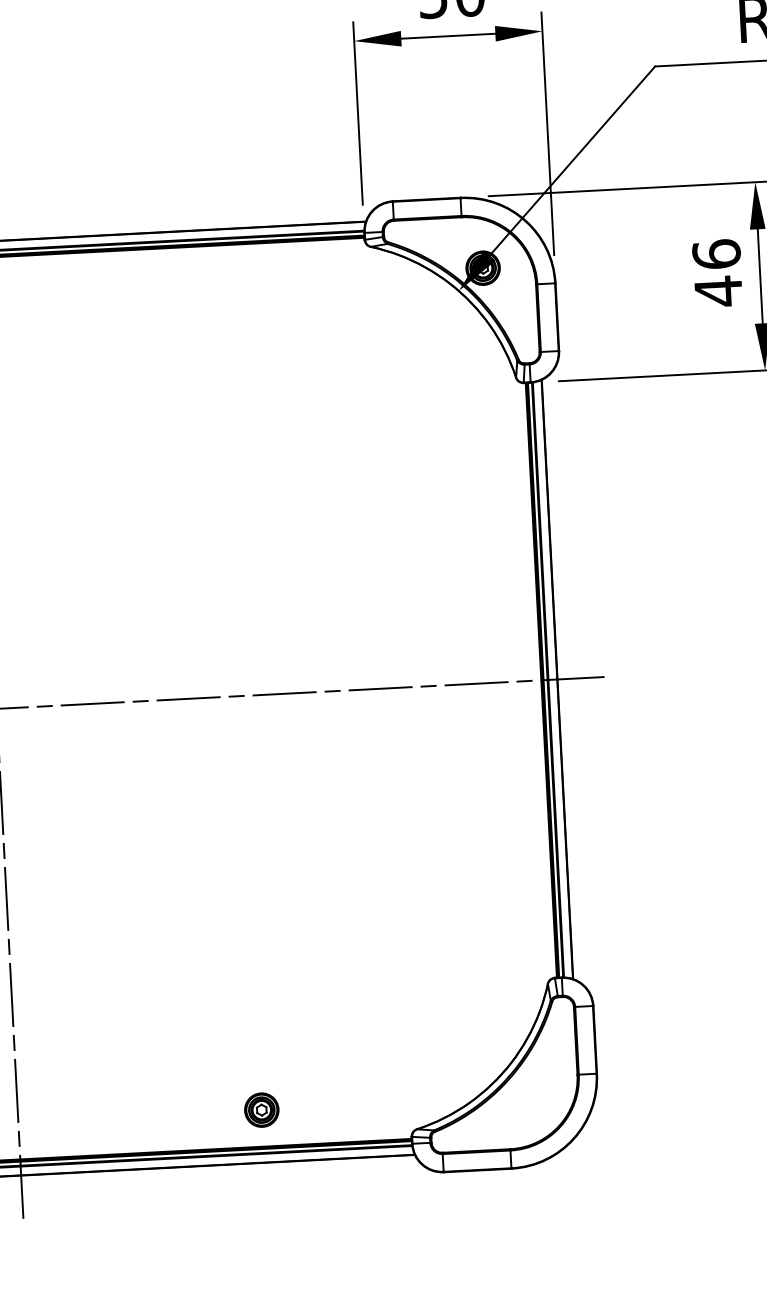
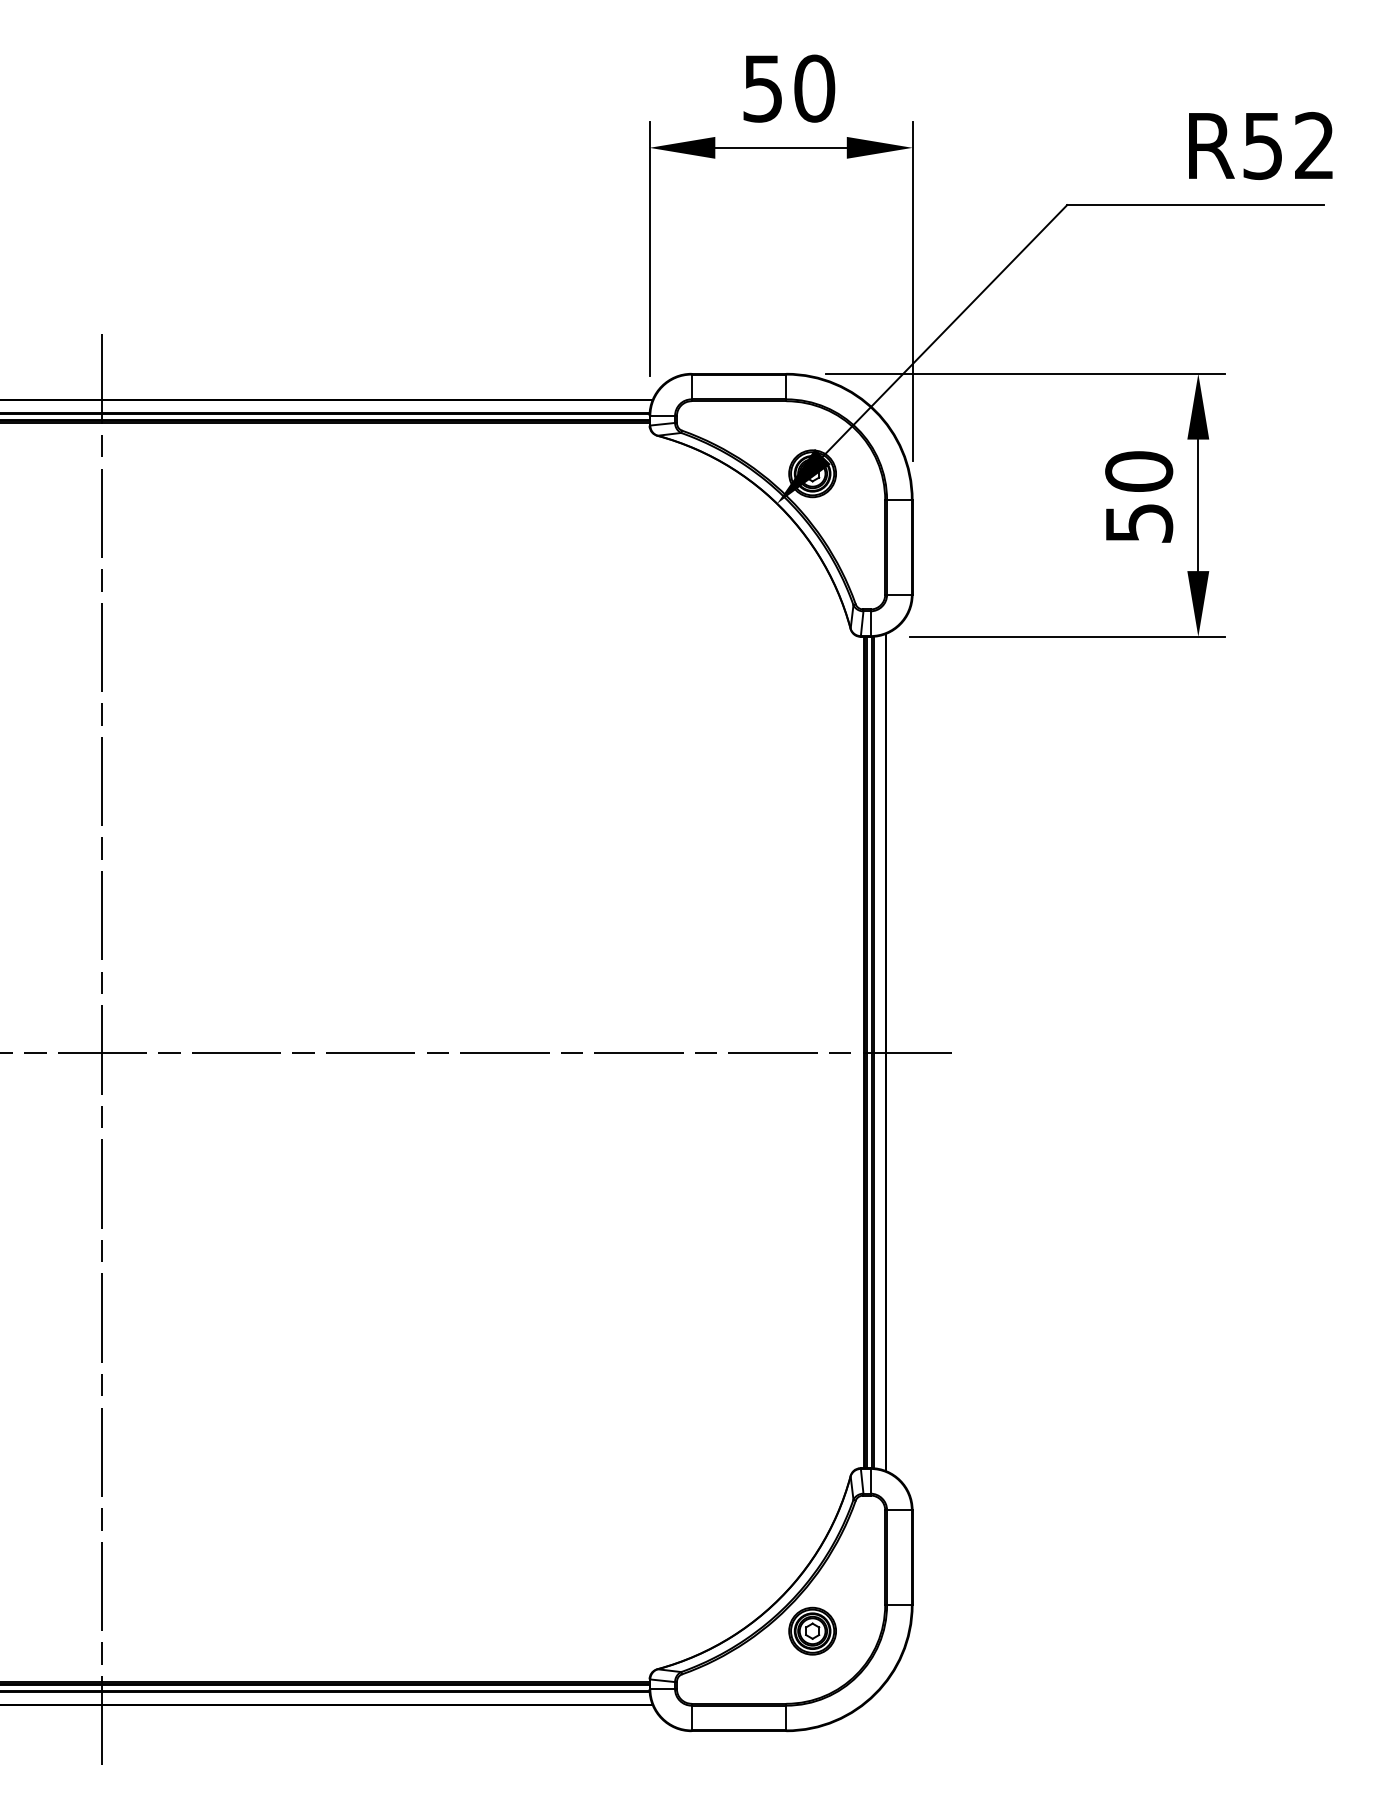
text: (717, 272) -> (1139, 497), 46 -> 50
part: (261, 1109) -> (812, 1630), moved

